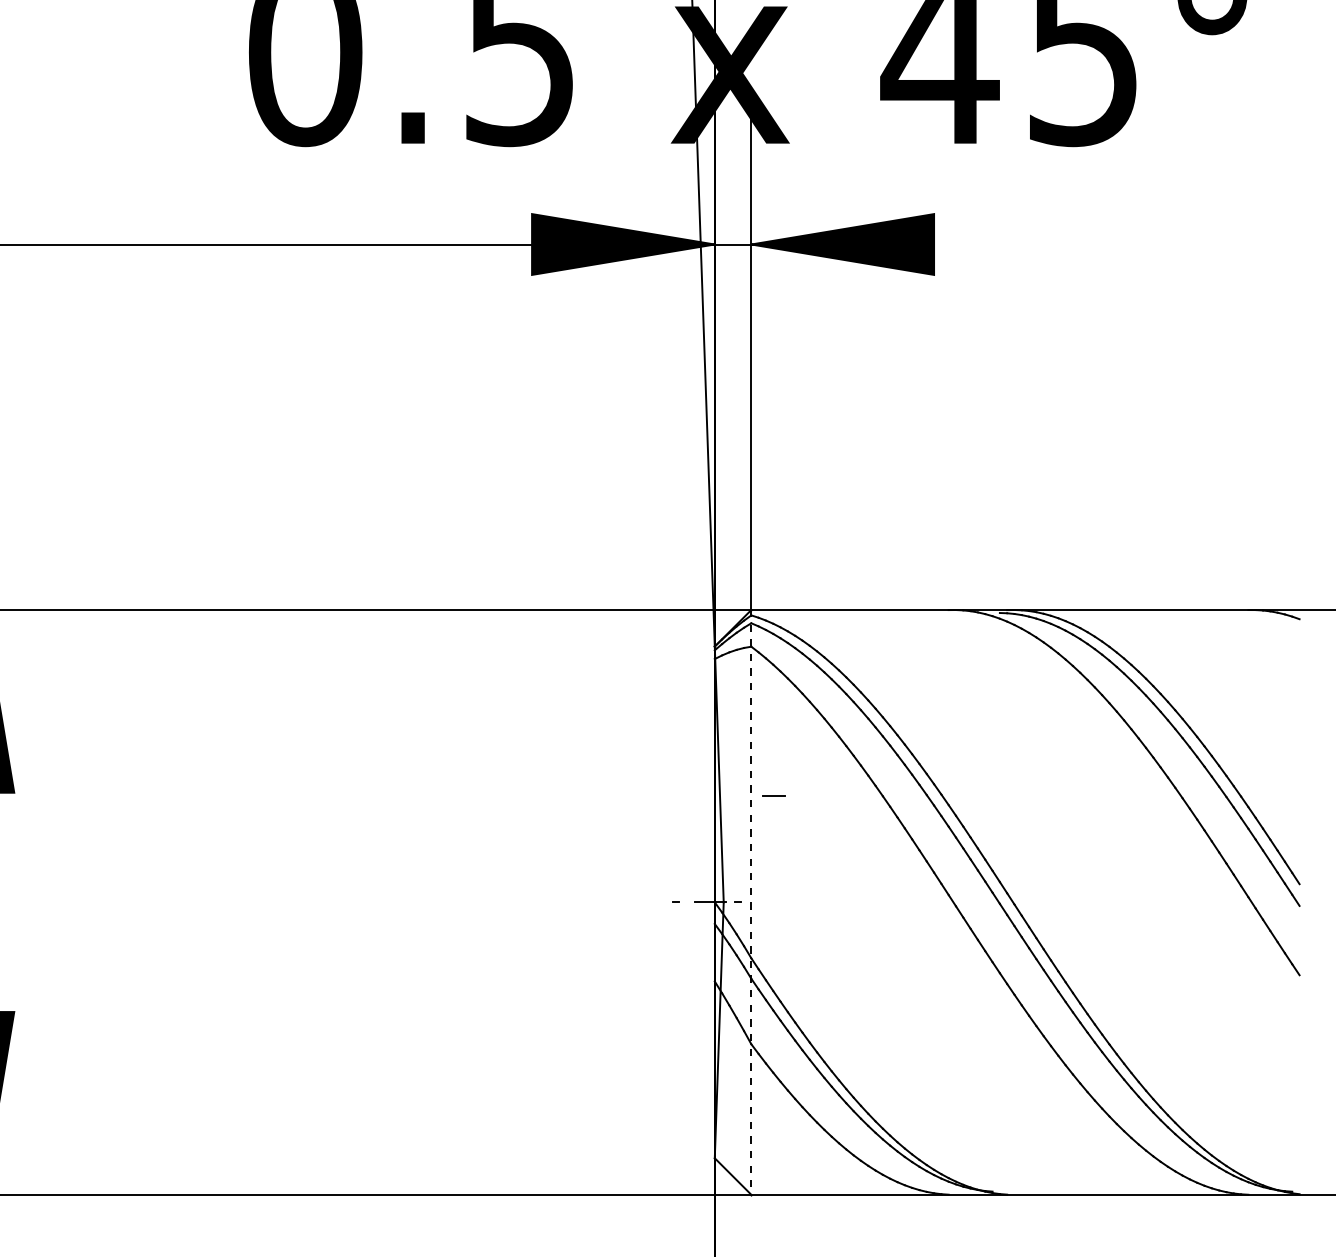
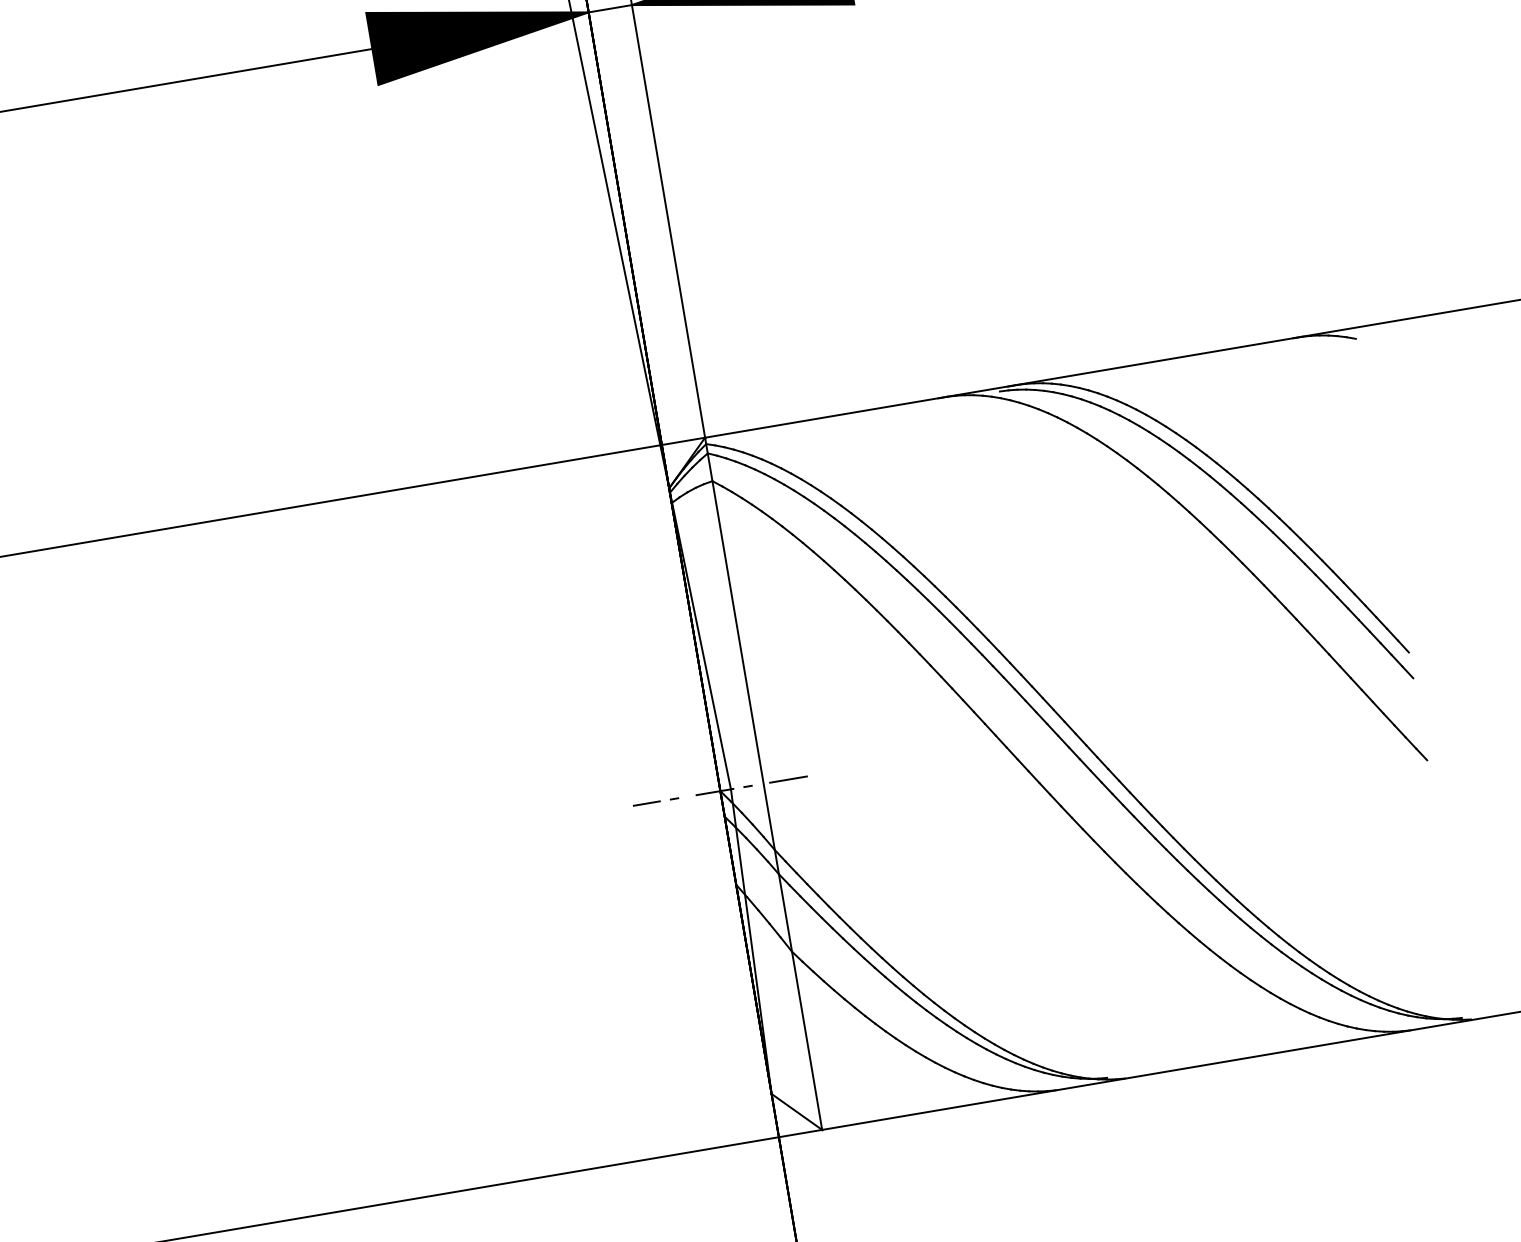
line: (773, 795) -> (646, 802), moved
line: (751, 902) -> (763, 783), dashed -> solid
line: (771, 902) -> (787, 779), added

